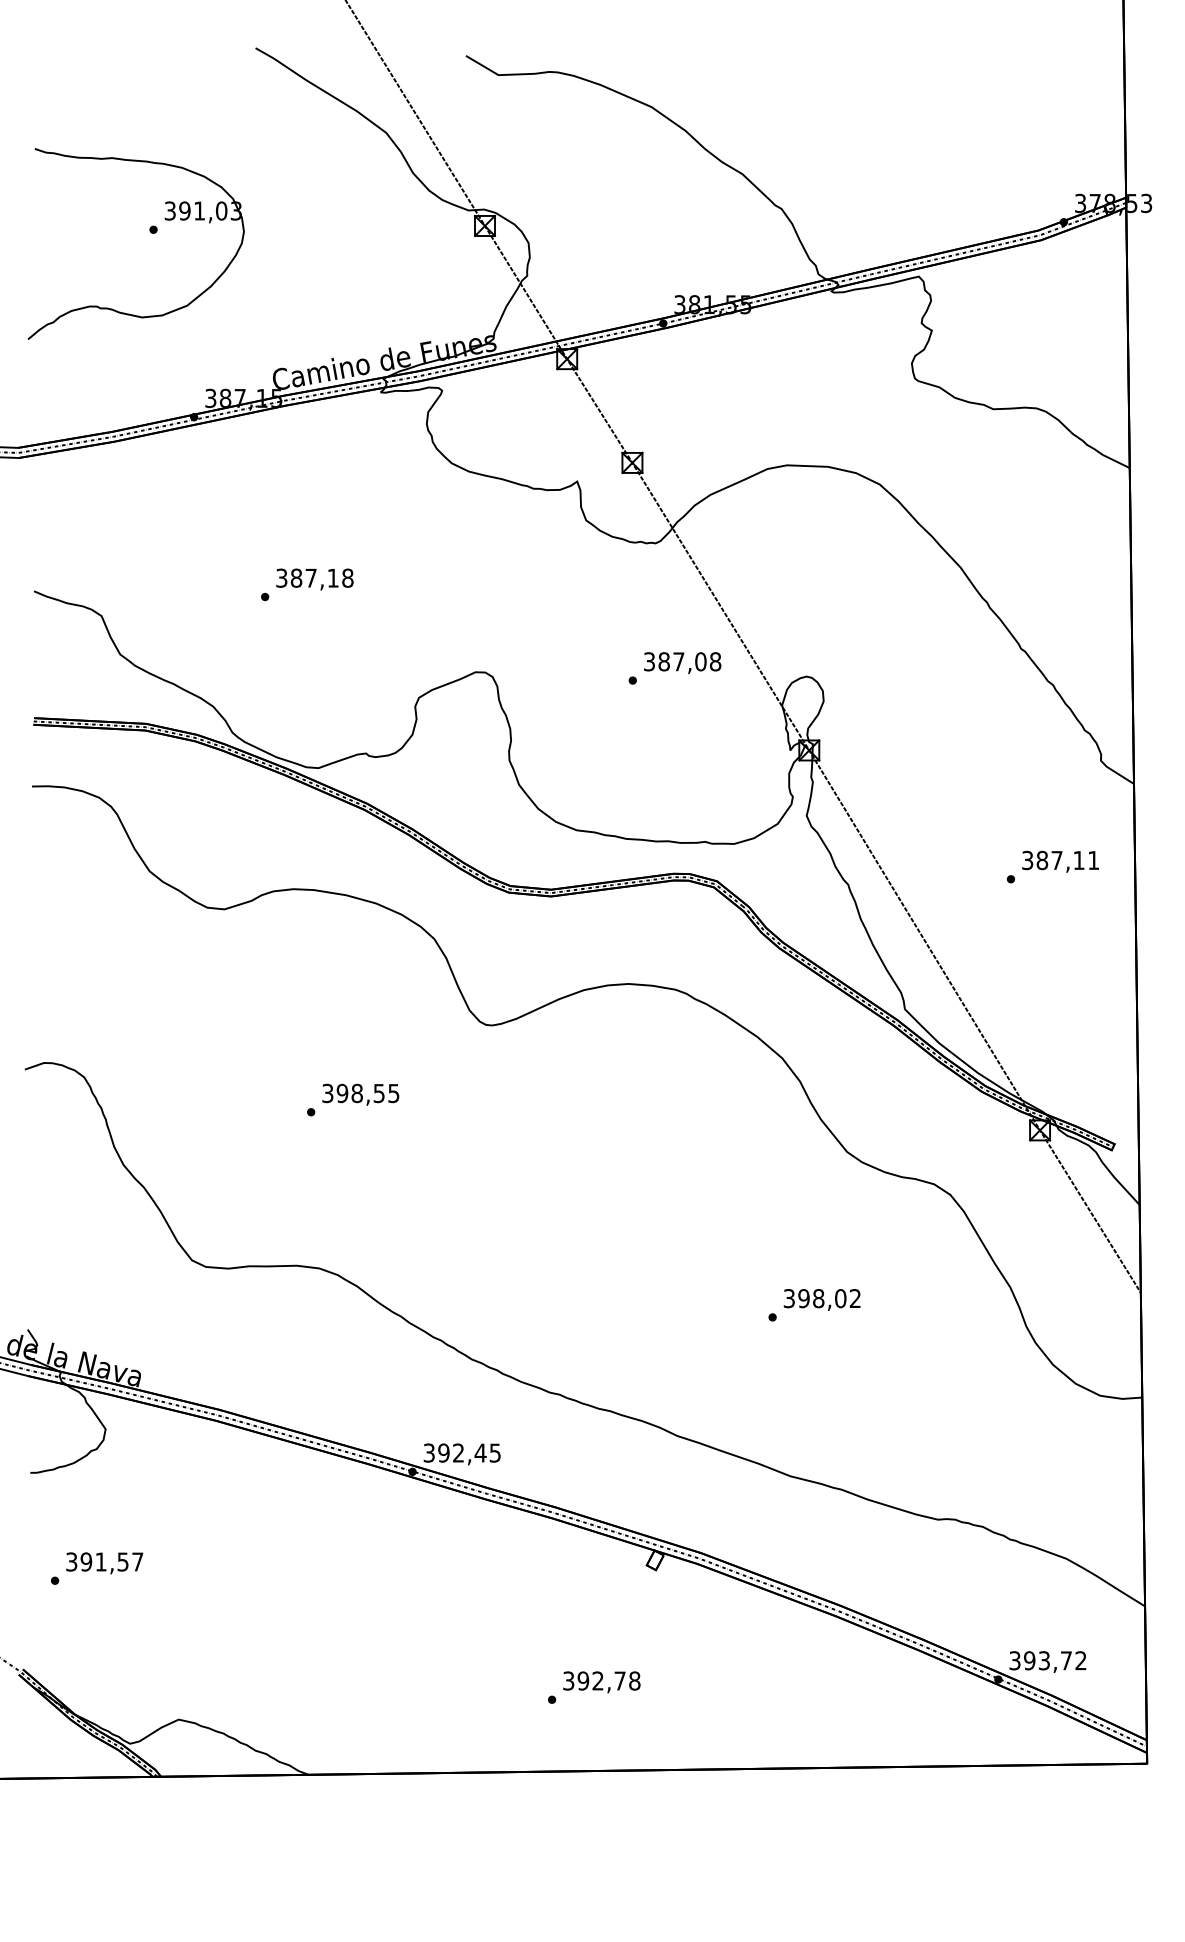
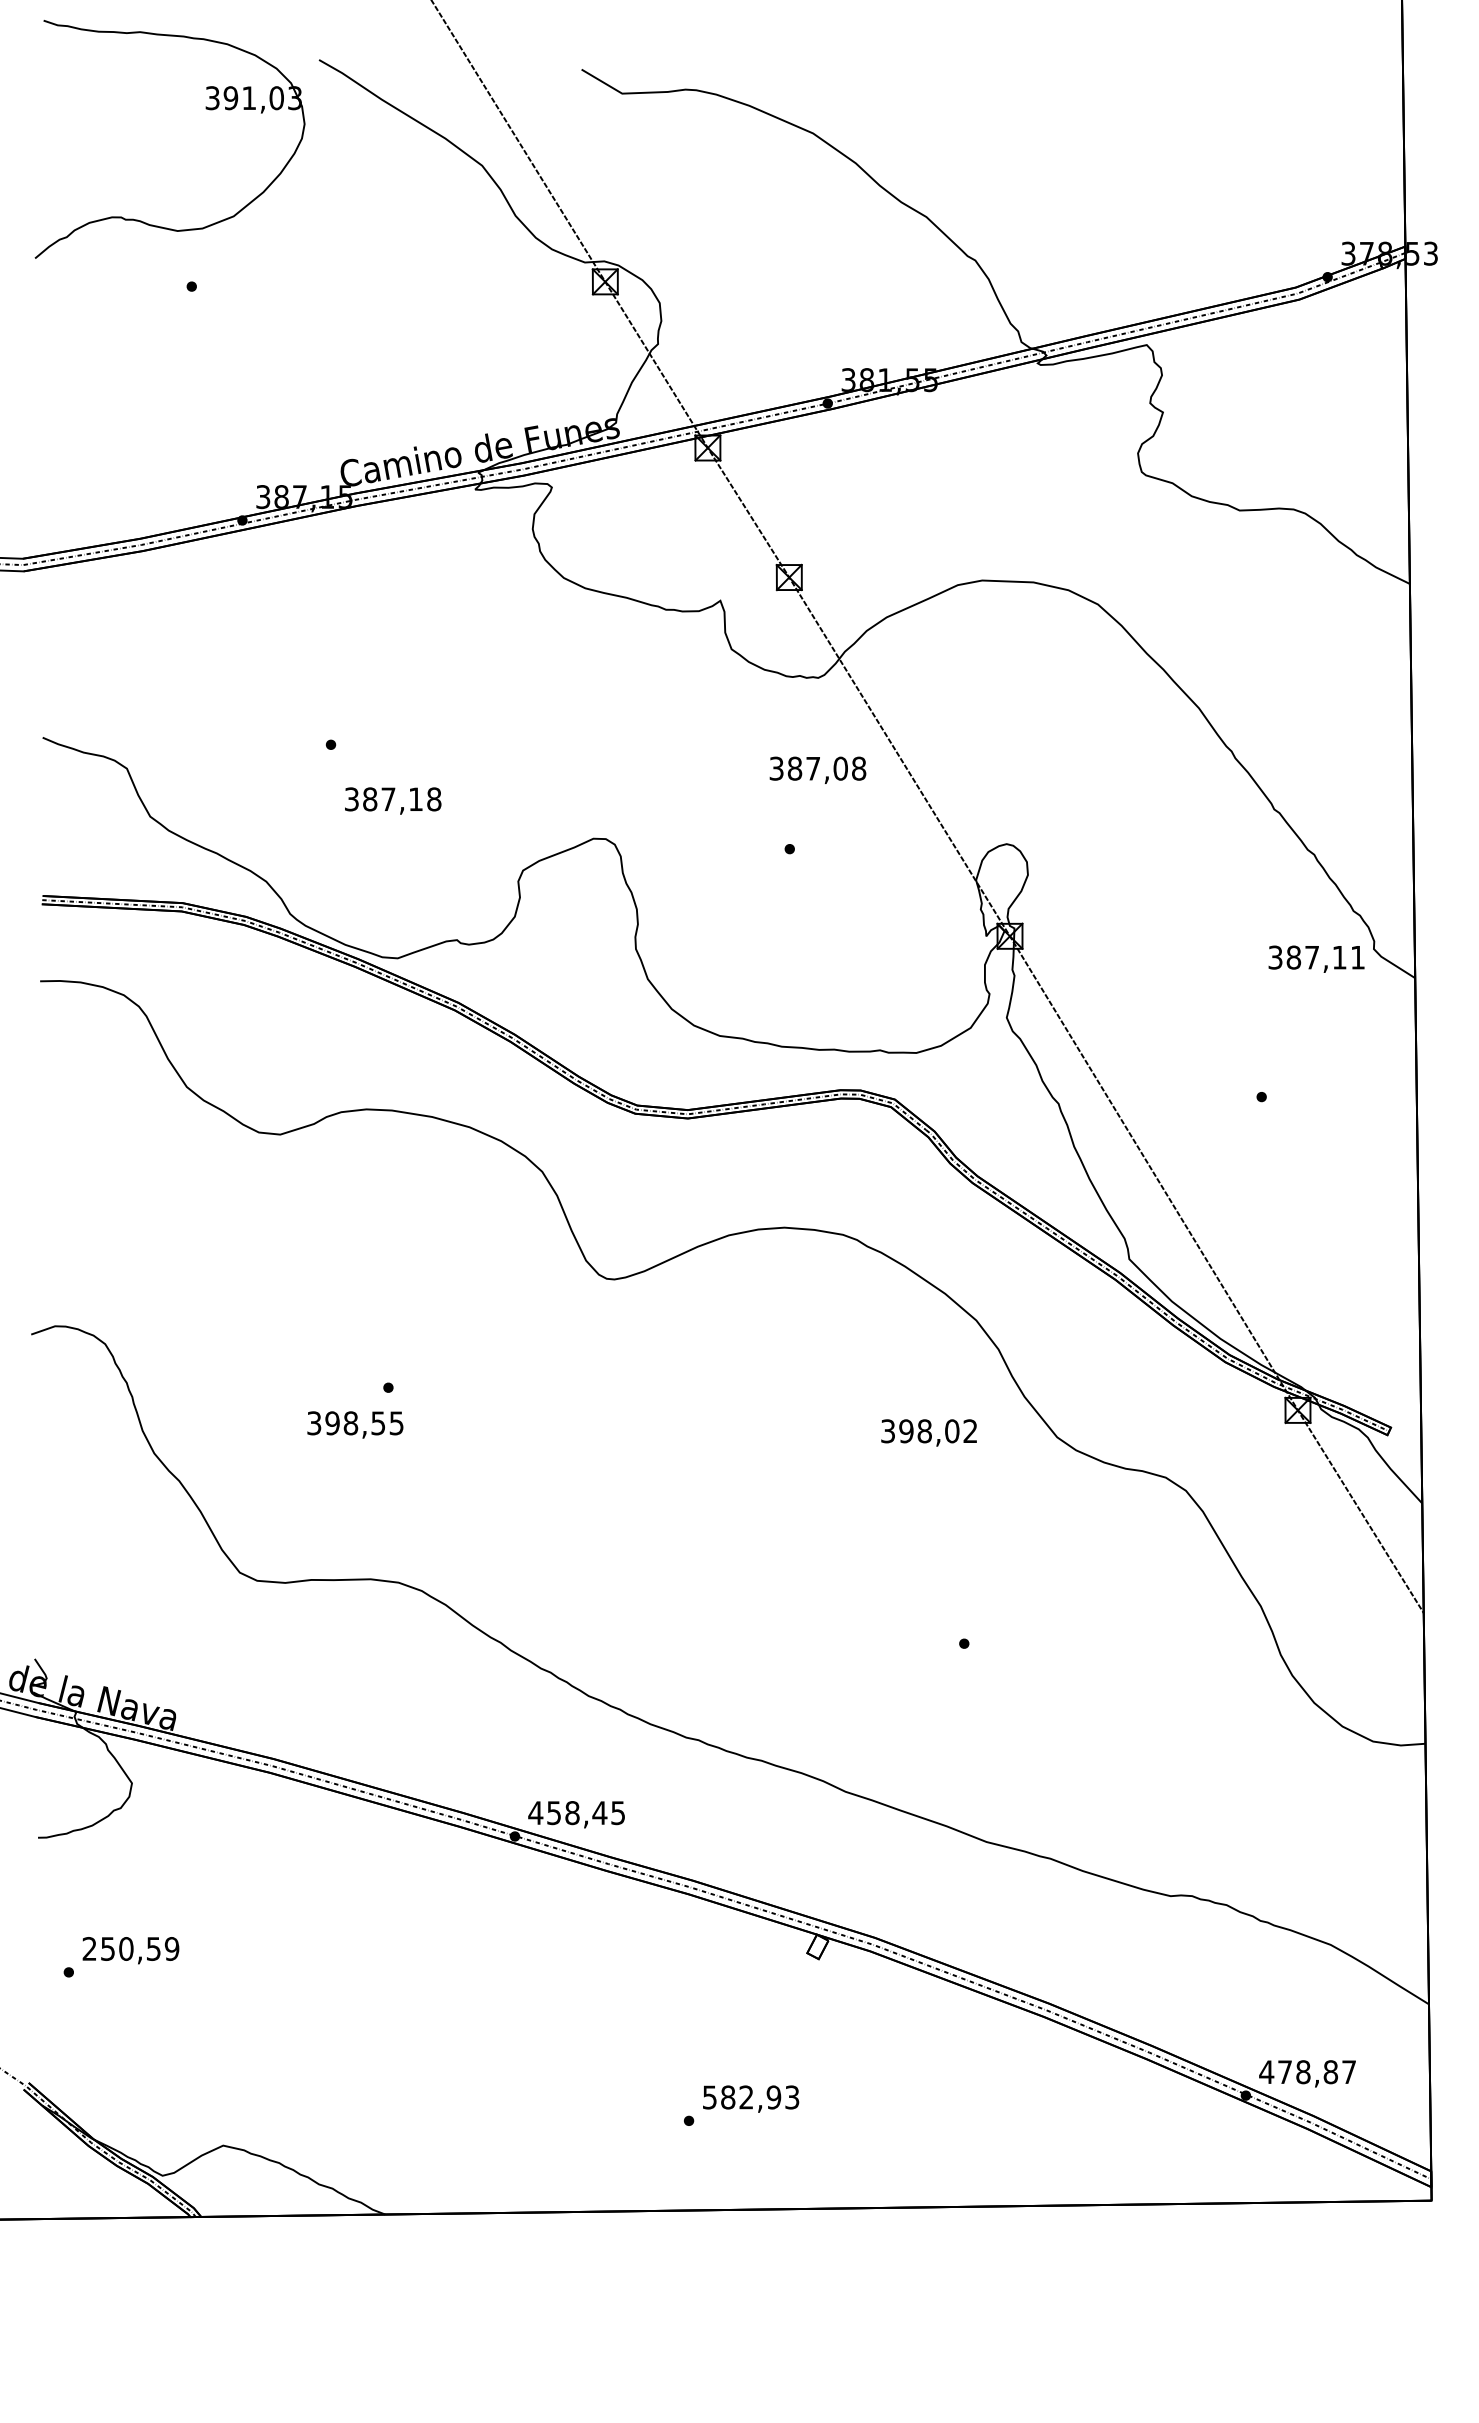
part: (164, 219) -> (205, 108), moved
text: (315, 579) -> (393, 800), moved
text: (682, 662) -> (817, 769), moved
text: (1060, 861) -> (1316, 958), moved
text: (360, 1094) -> (355, 1424), moved
text: (821, 1299) -> (928, 1432), moved
text: (443, 1453) -> (553, 1813), 392,45 -> 458,45
text: (104, 1561) -> (130, 1948), 391,57 -> 250,59
text: (1047, 1661) -> (1307, 2072), 393,72 -> 478,87
text: (602, 1681) -> (751, 2097), 392,78 -> 582,93

